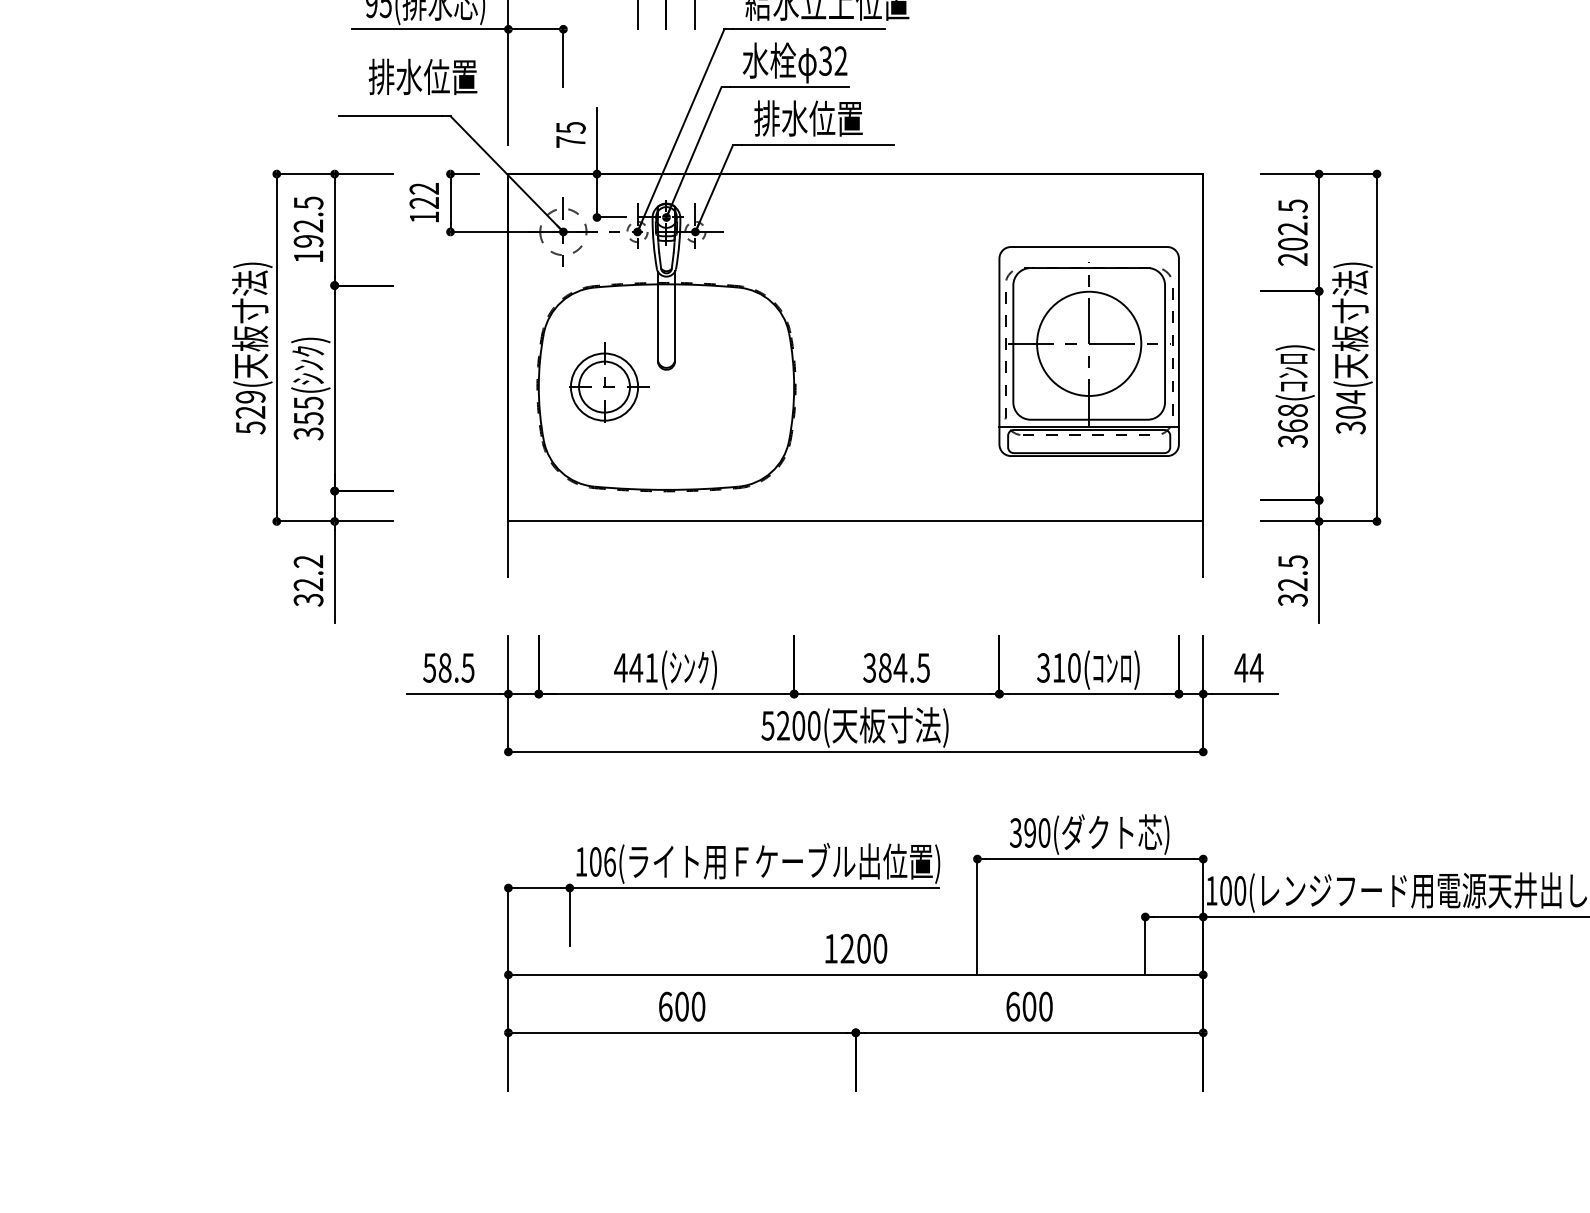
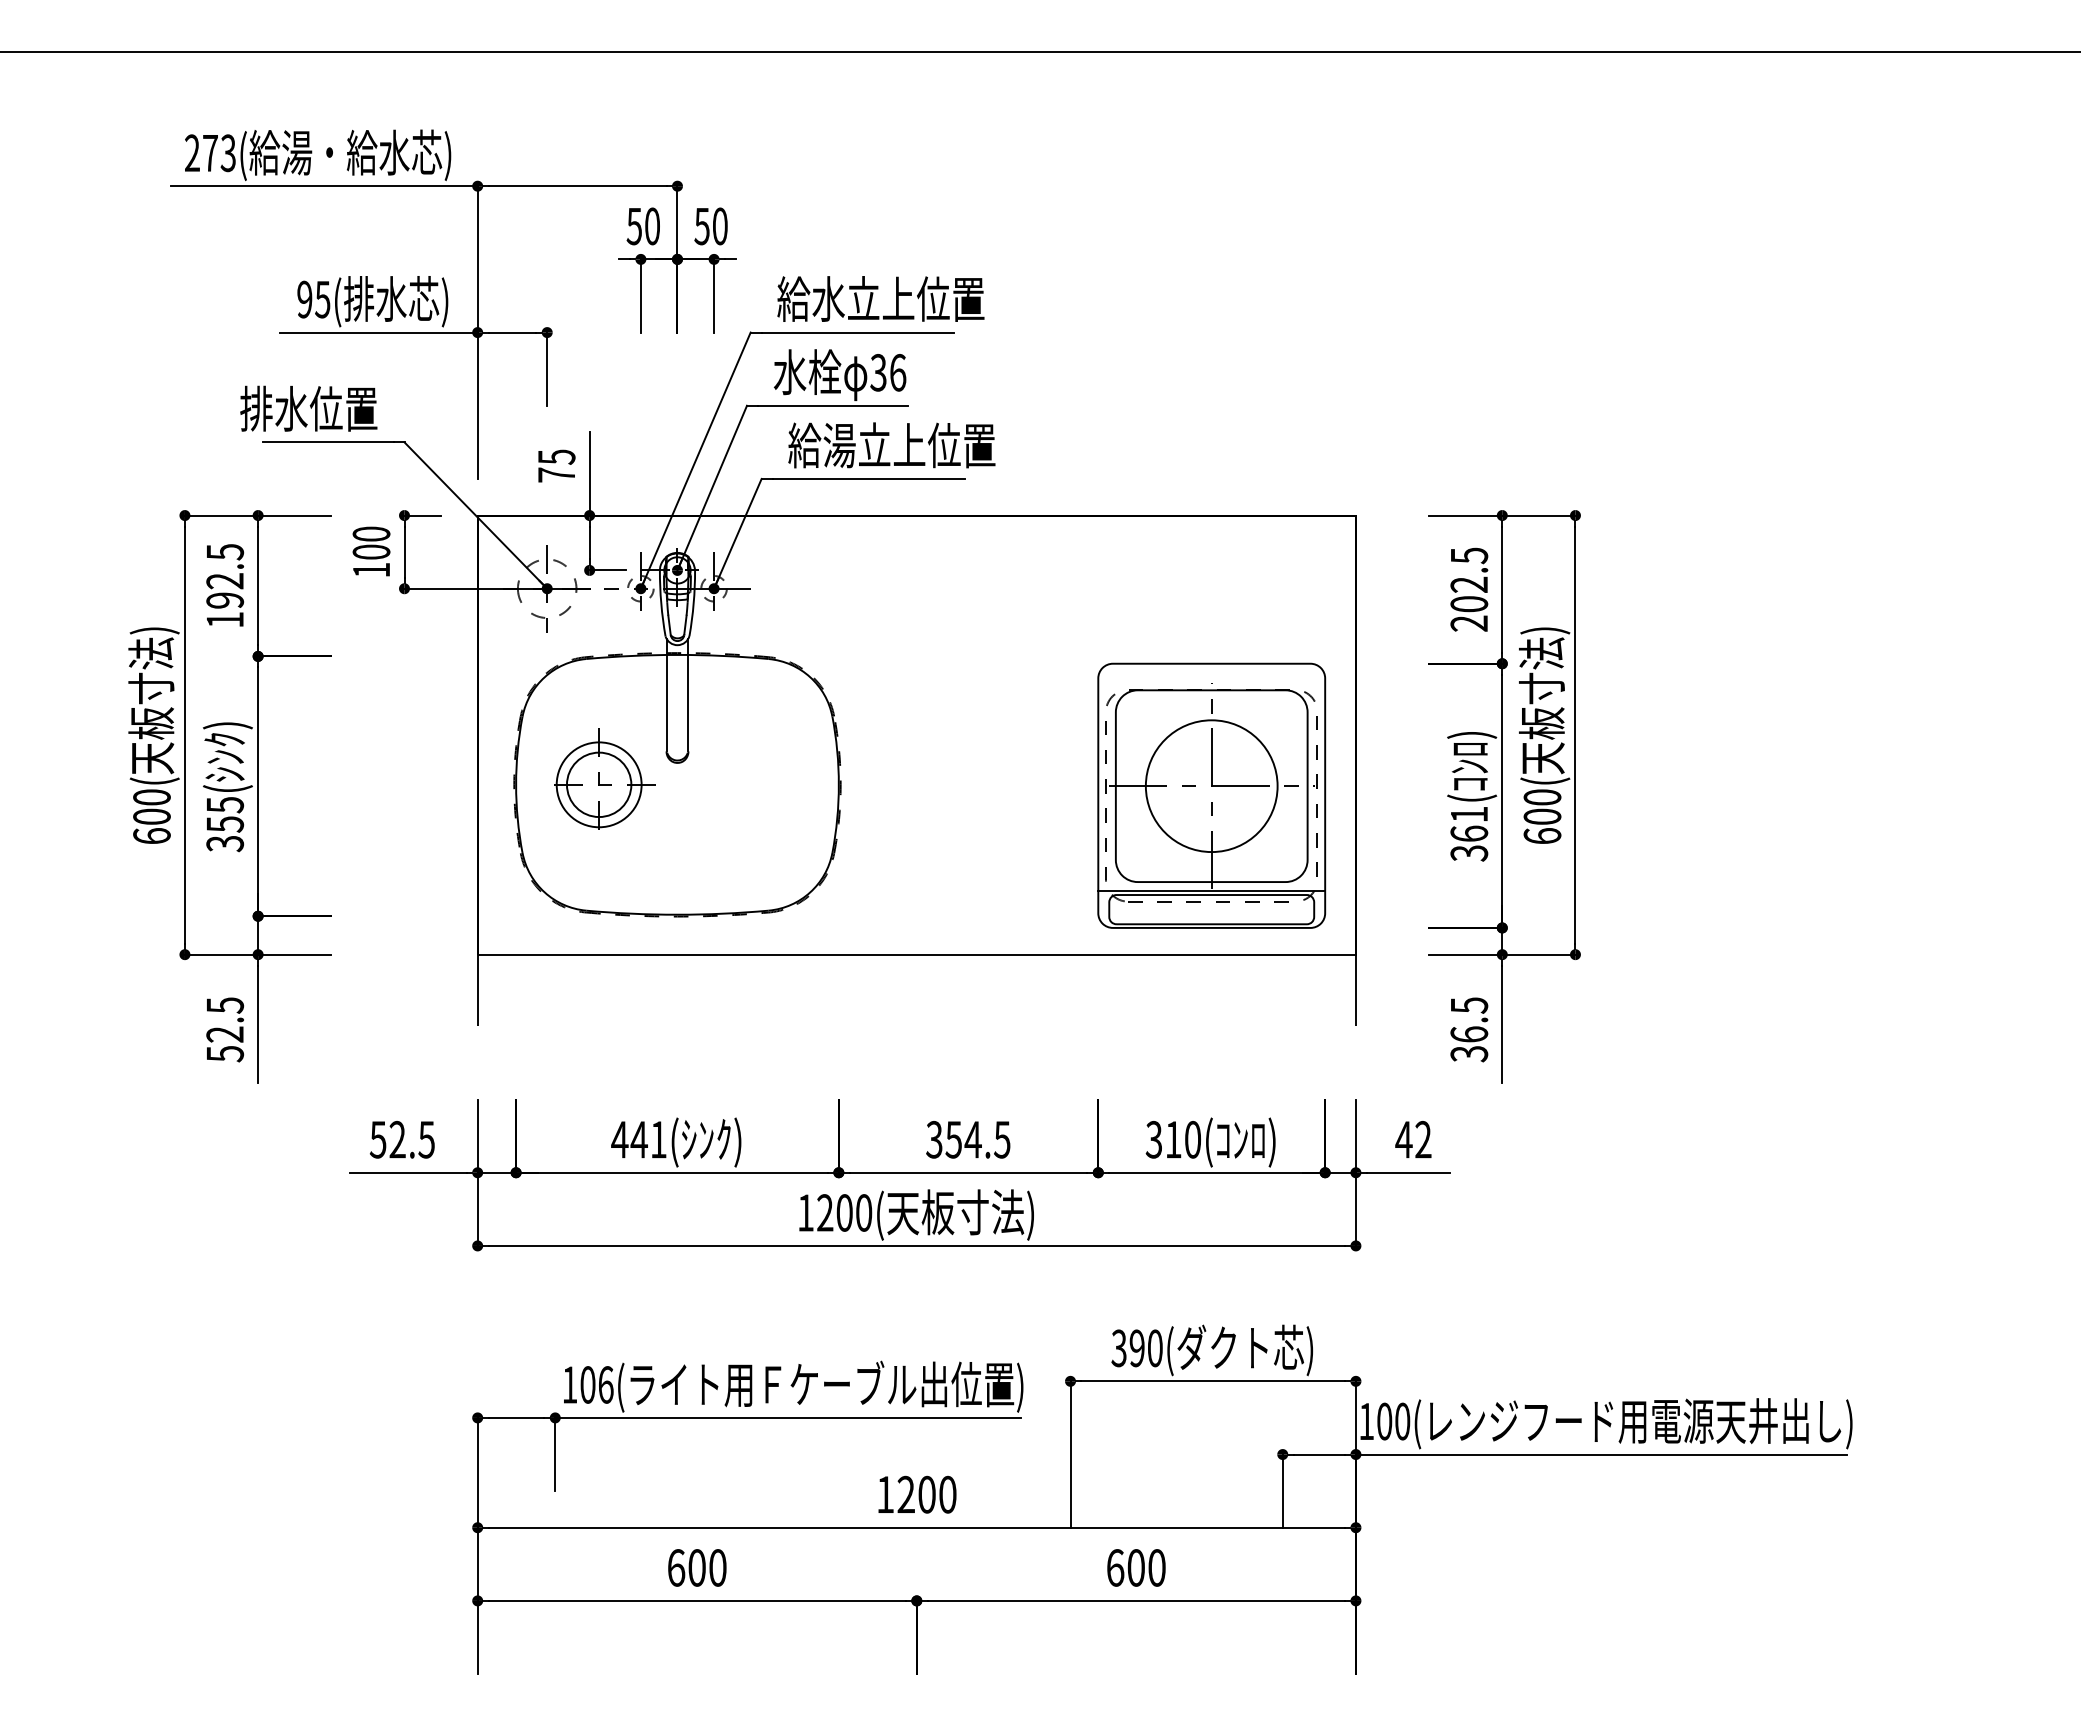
text: (841, 60) -> (898, 372), 32 -> 36
text: (422, 76) -> (308, 408), moved
text: (835, 118) -> (891, 445), 排水位置 -> 給湯立上位置
text: (424, 195) -> (371, 542), 122 -> 100
part: (1089, 351) -> (1211, 795), moved
text: (1293, 410) -> (1469, 814), 368( -> 361(
text: (250, 412) -> (151, 816), 529( -> 600(
text: (1350, 412) -> (1542, 816), 304( -> 600(
text: (308, 580) -> (225, 1029), 32.2 -> 52.5
text: (1293, 584) -> (1469, 1034), 32.5 -> 36.5
text: (444, 667) -> (397, 1139), 58.5 -> 52.5
text: (884, 667) -> (953, 1139), 384.5 -> 354.5
text: (1256, 667) -> (1423, 1139), 44 -> 42
text: (767, 725) -> (805, 1212), 5200( -> 1200(

